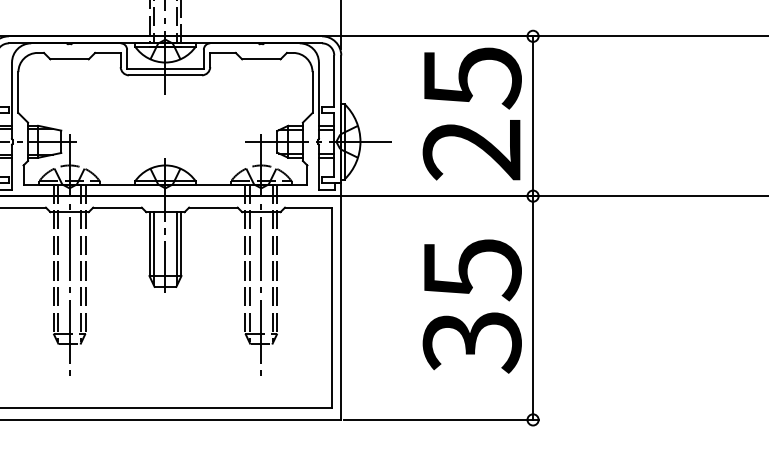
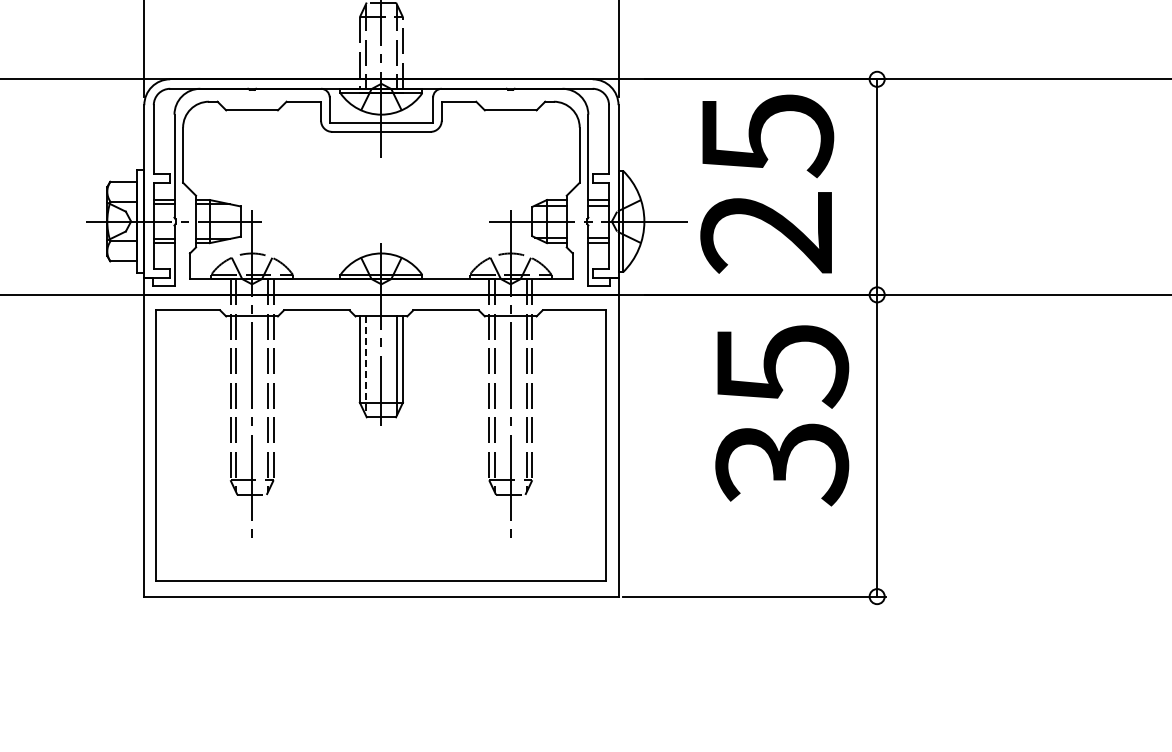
text: (472, 113) -> (767, 183), moved
line: (153, 249) -> (365, 366), solid -> dashed
text: (472, 306) -> (782, 415), moved

